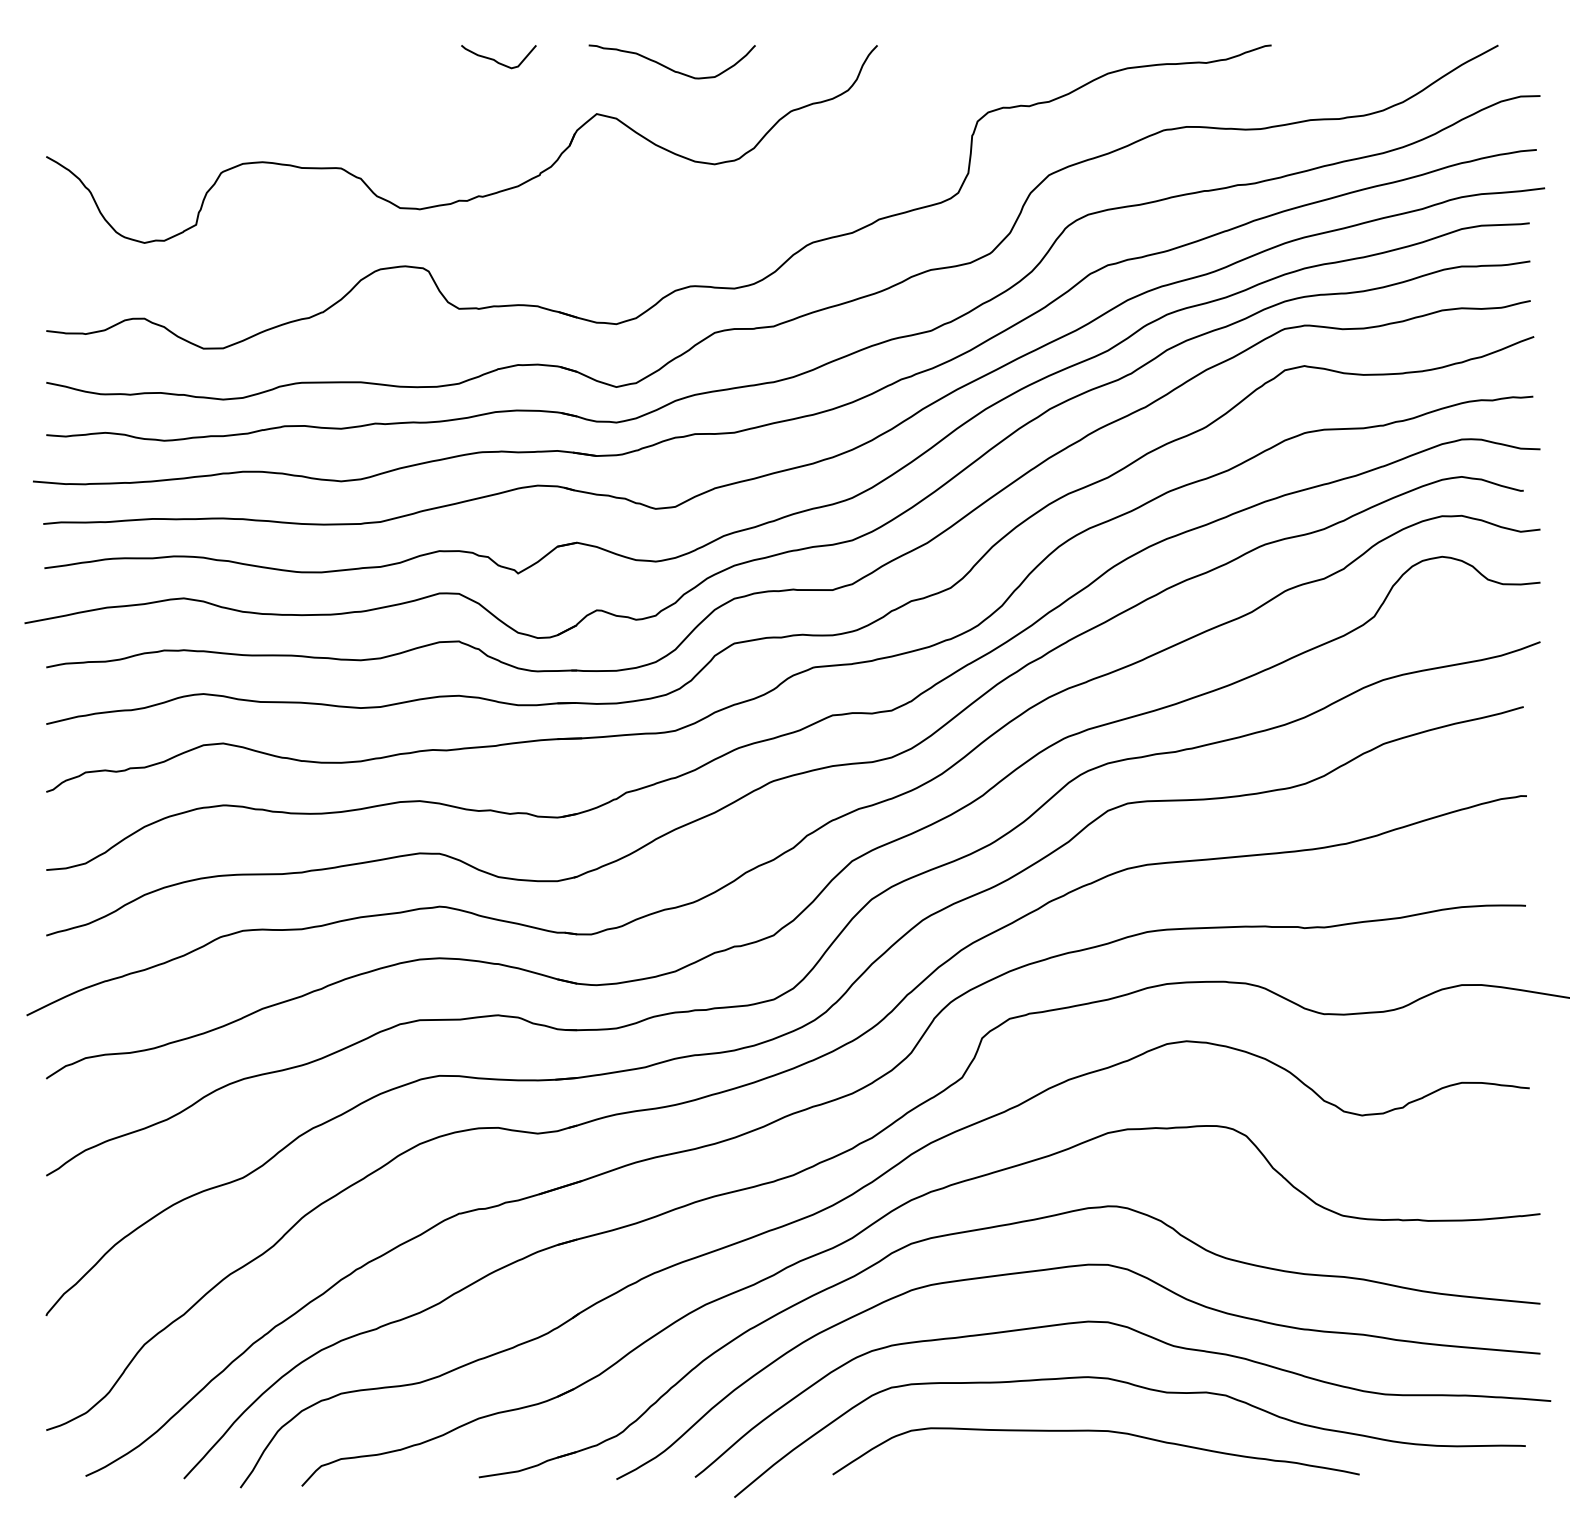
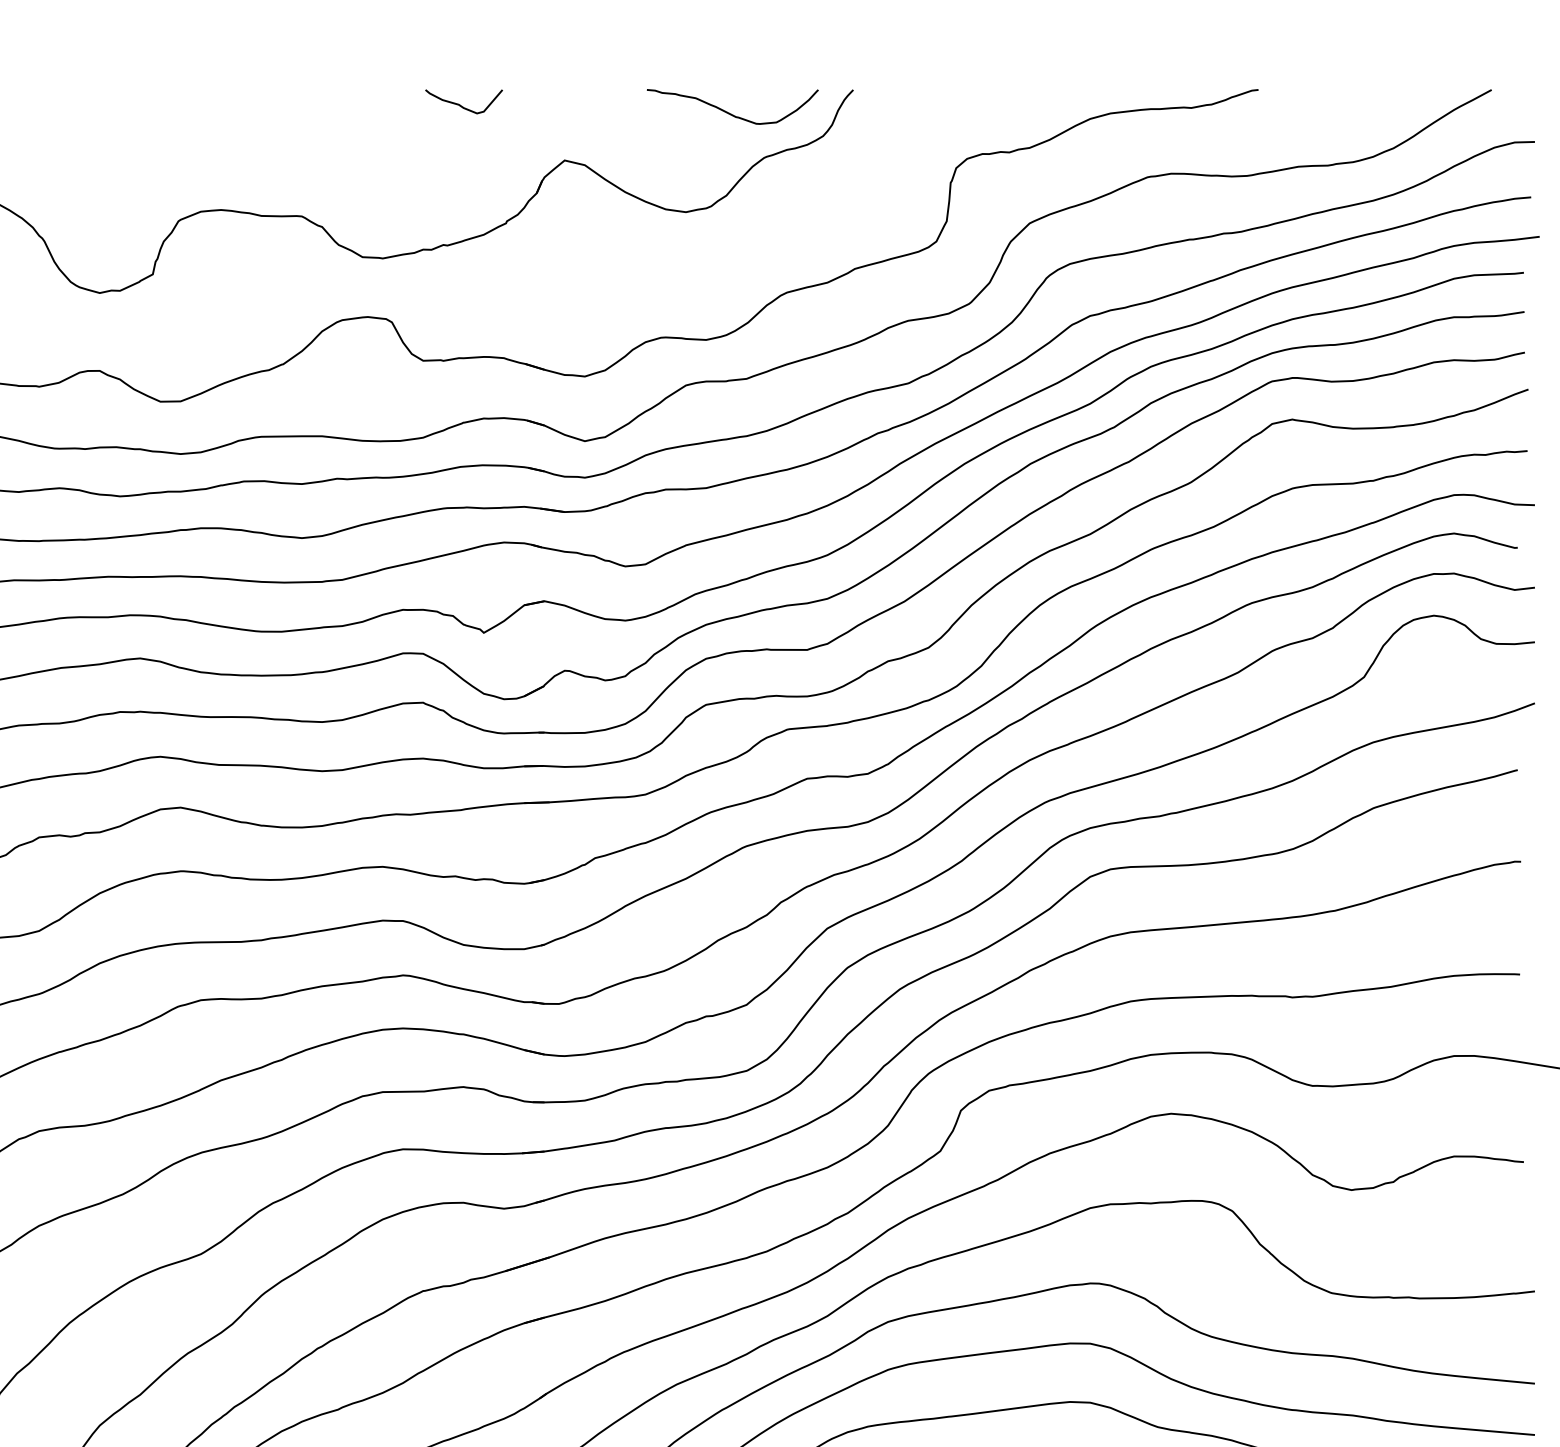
curve: (669, 67) -> (729, 112), moved

